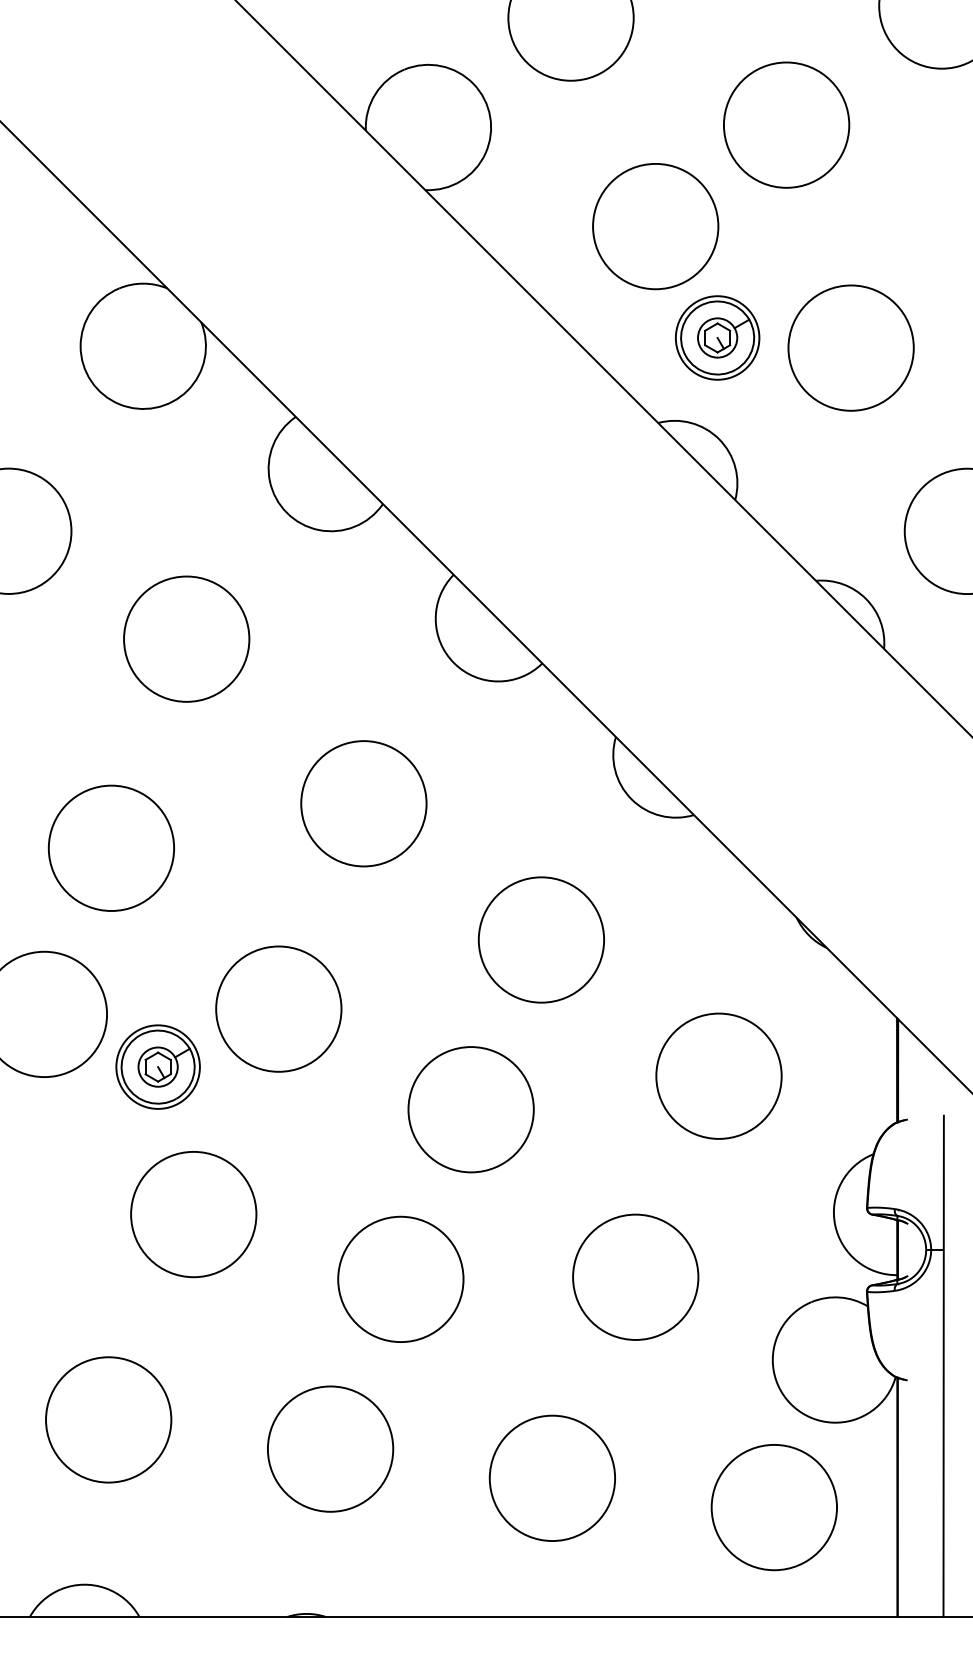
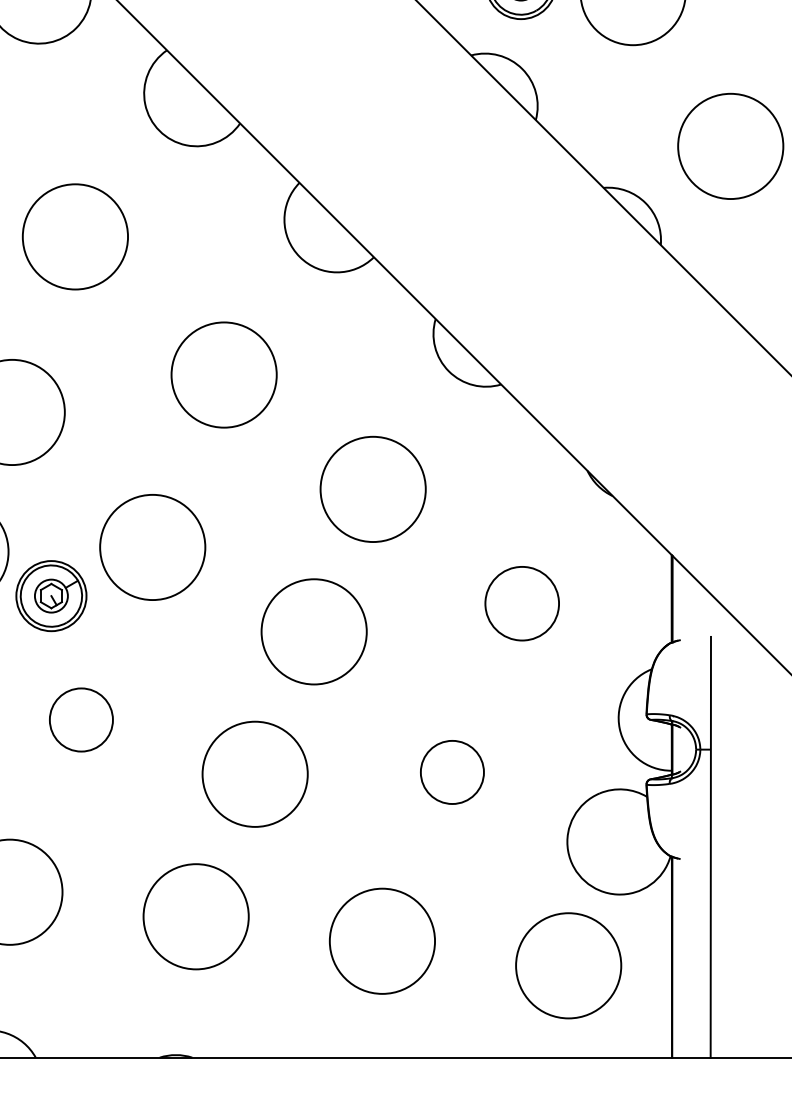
circle: (718, 1075) -> (521, 603), size x0.7
circle: (193, 1214) -> (81, 719), size x0.6
circle: (635, 1276) -> (452, 771), size x0.6

